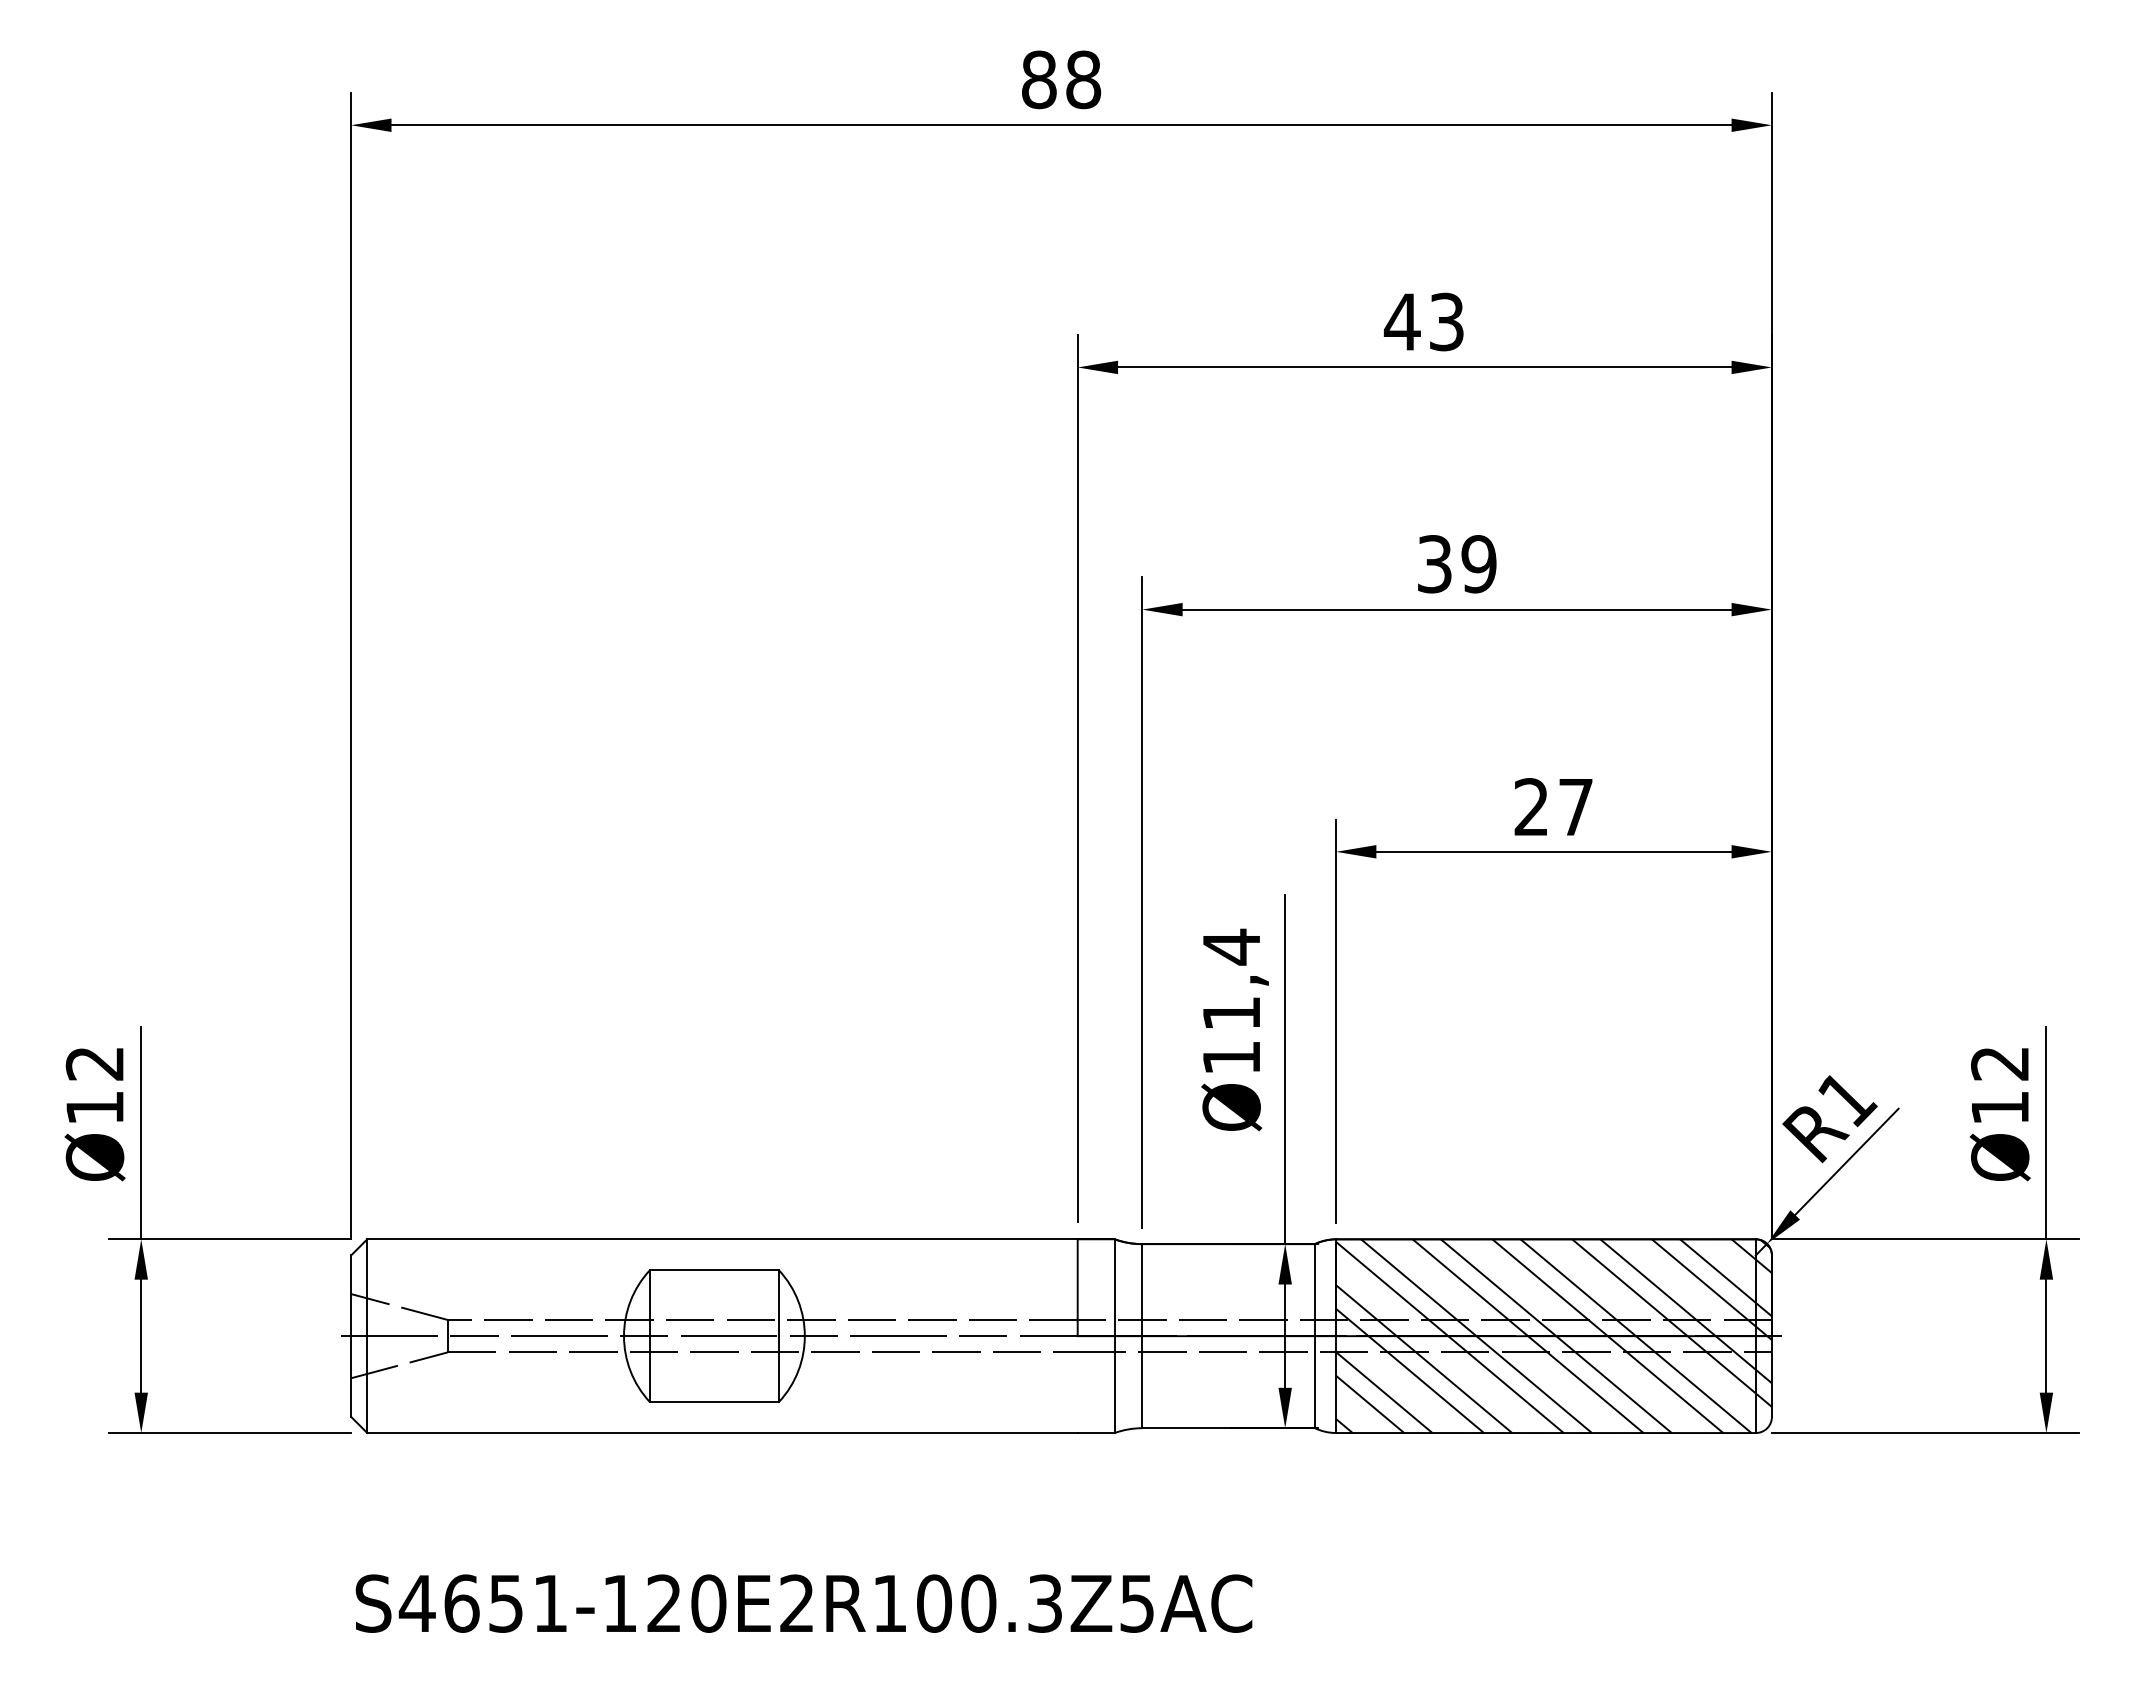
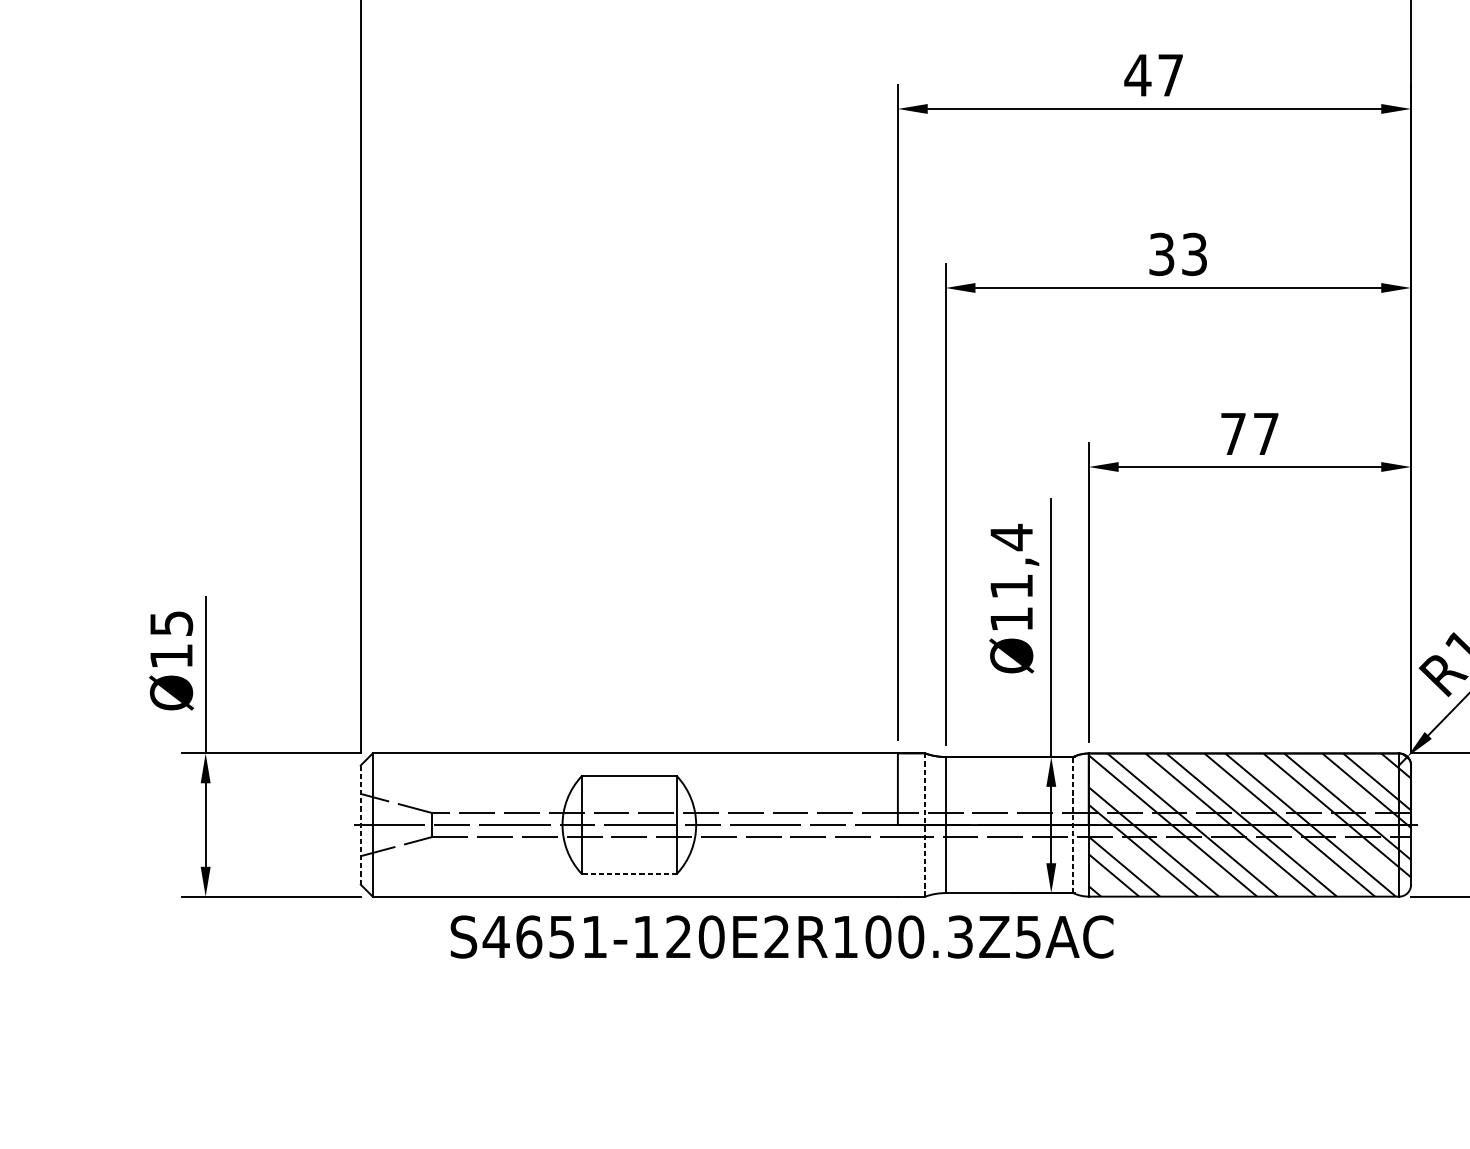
text: (1446, 321) -> (1170, 75), 43 -> 47
text: (1478, 564) -> (1194, 254), 39 -> 33
text: (1530, 806) -> (1232, 433), 27 -> 77
text: (94, 1063) -> (171, 623), Ø12 -> Ø15
line: (1314, 1335) -> (1072, 824), solid -> dashed
line: (351, 1336) -> (361, 825), solid -> dashed
line: (1114, 1336) -> (925, 825), solid -> dashed
line: (714, 1402) -> (629, 874), solid -> dashed
text: (803, 1603) -> (781, 936), moved

